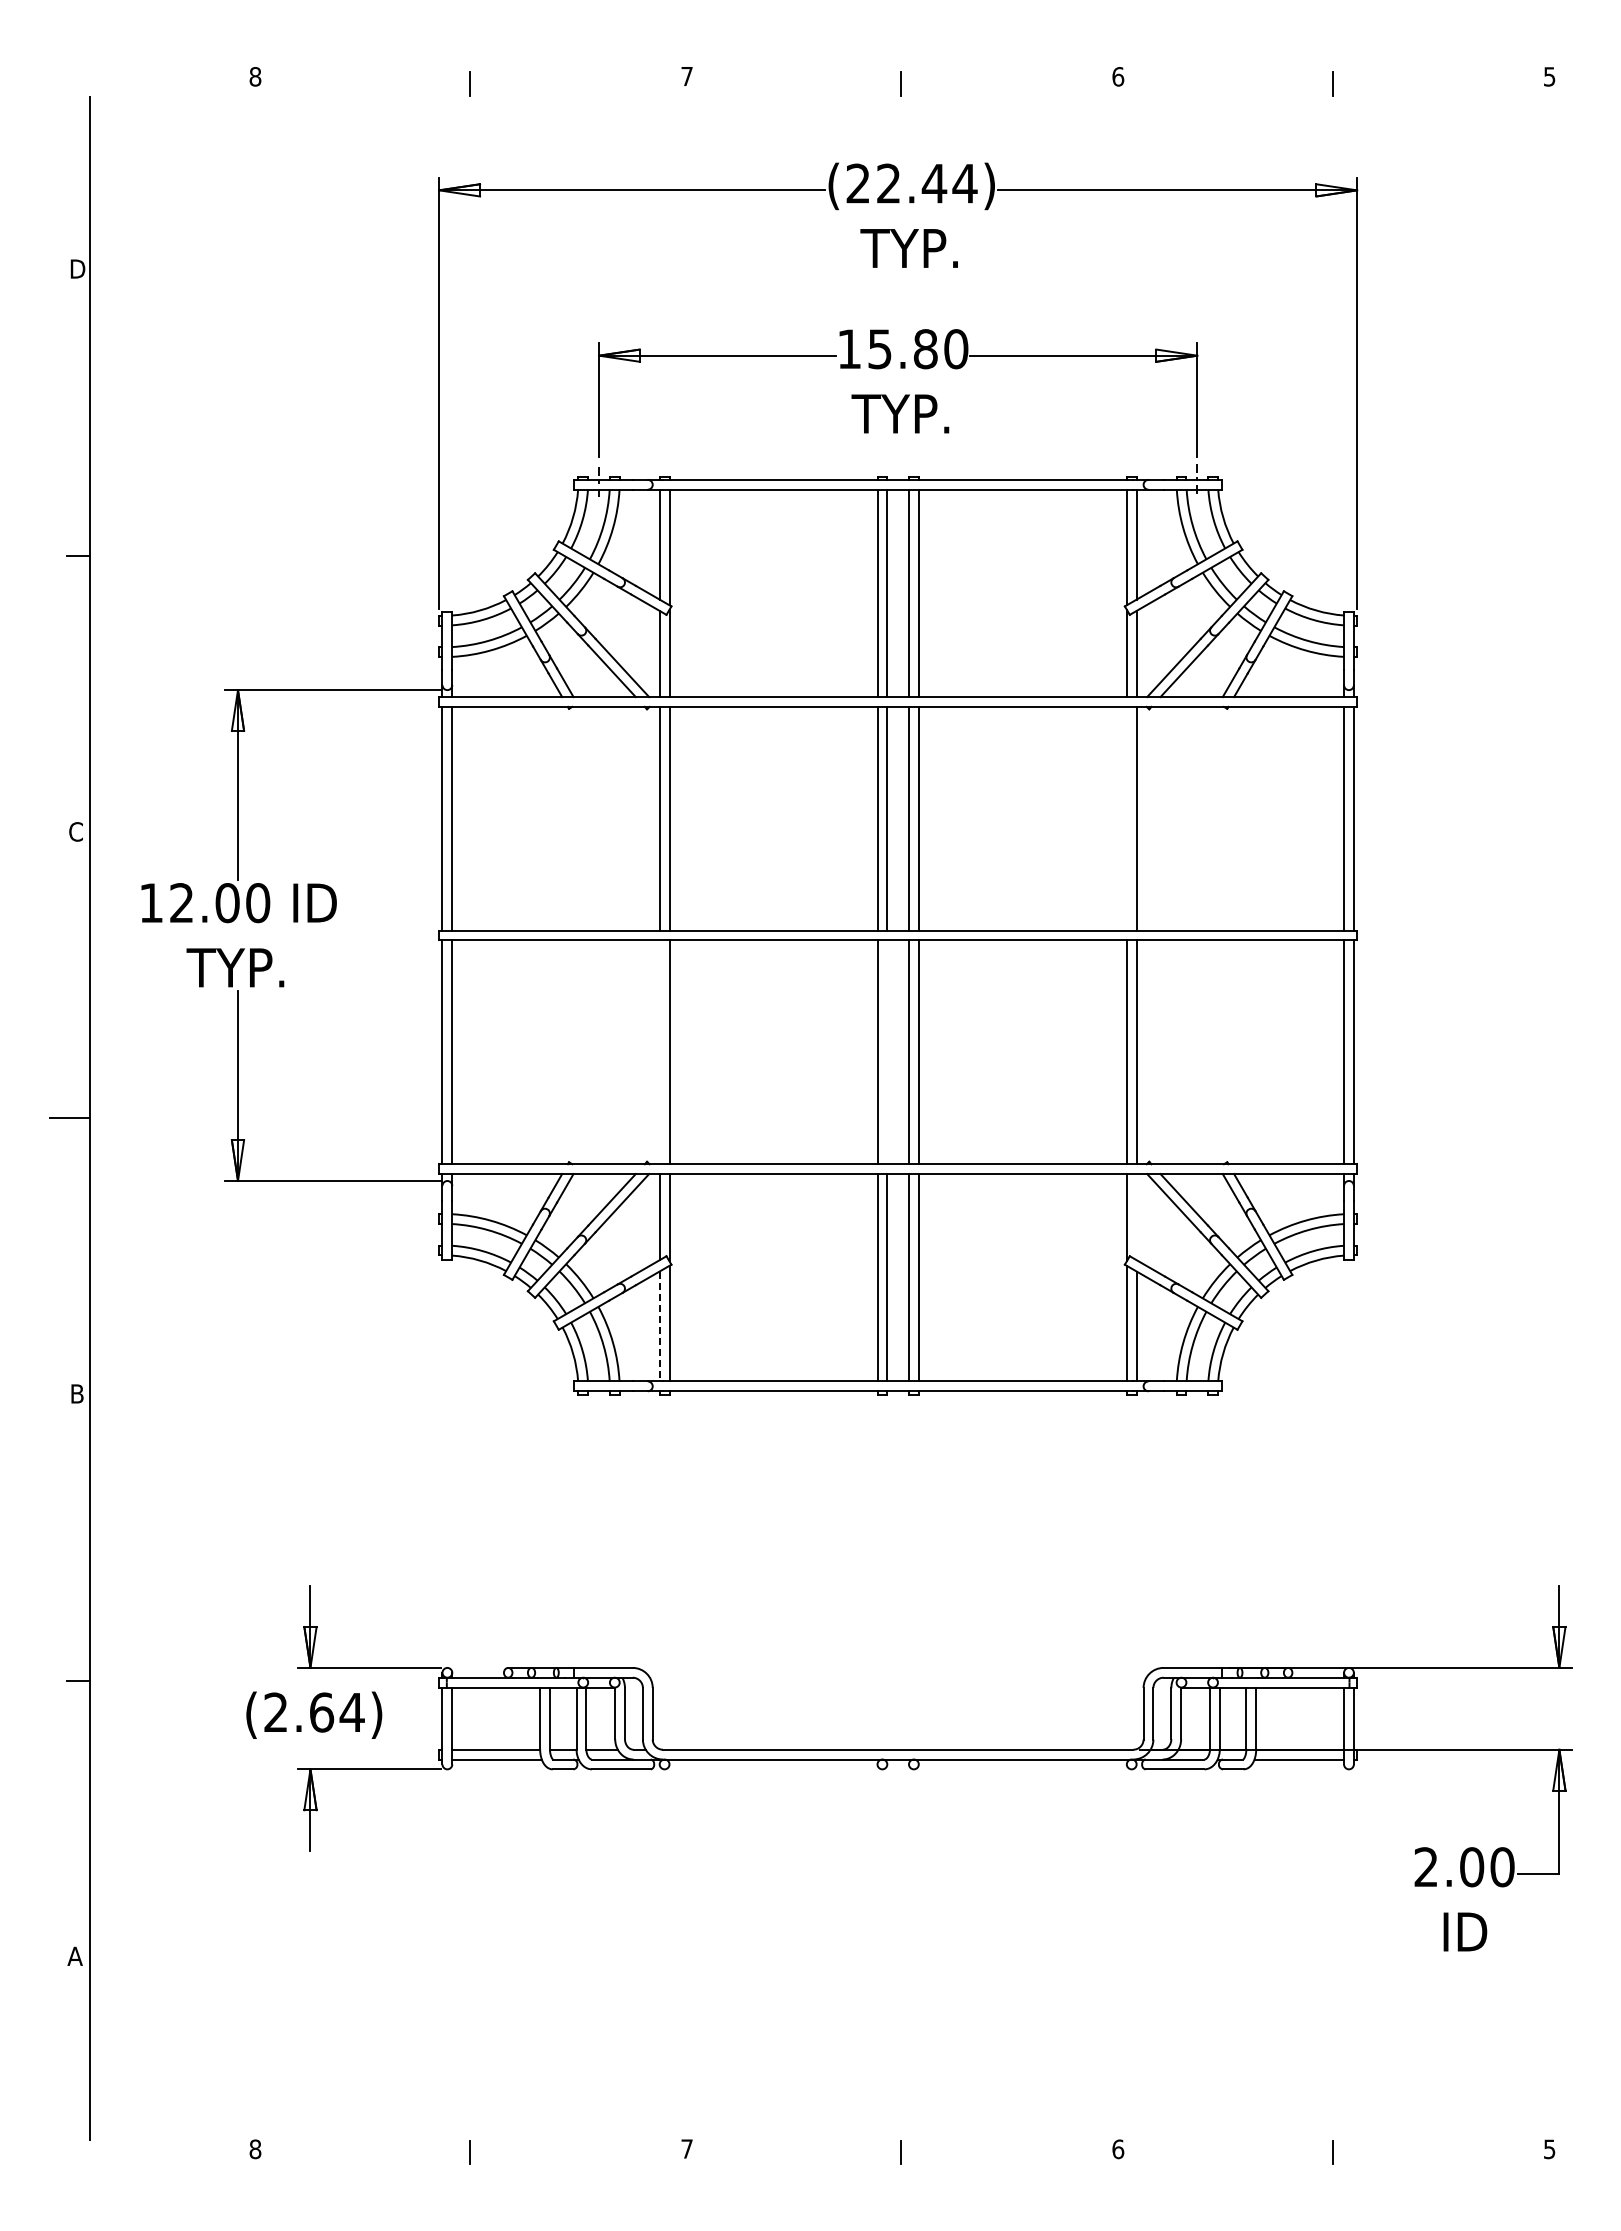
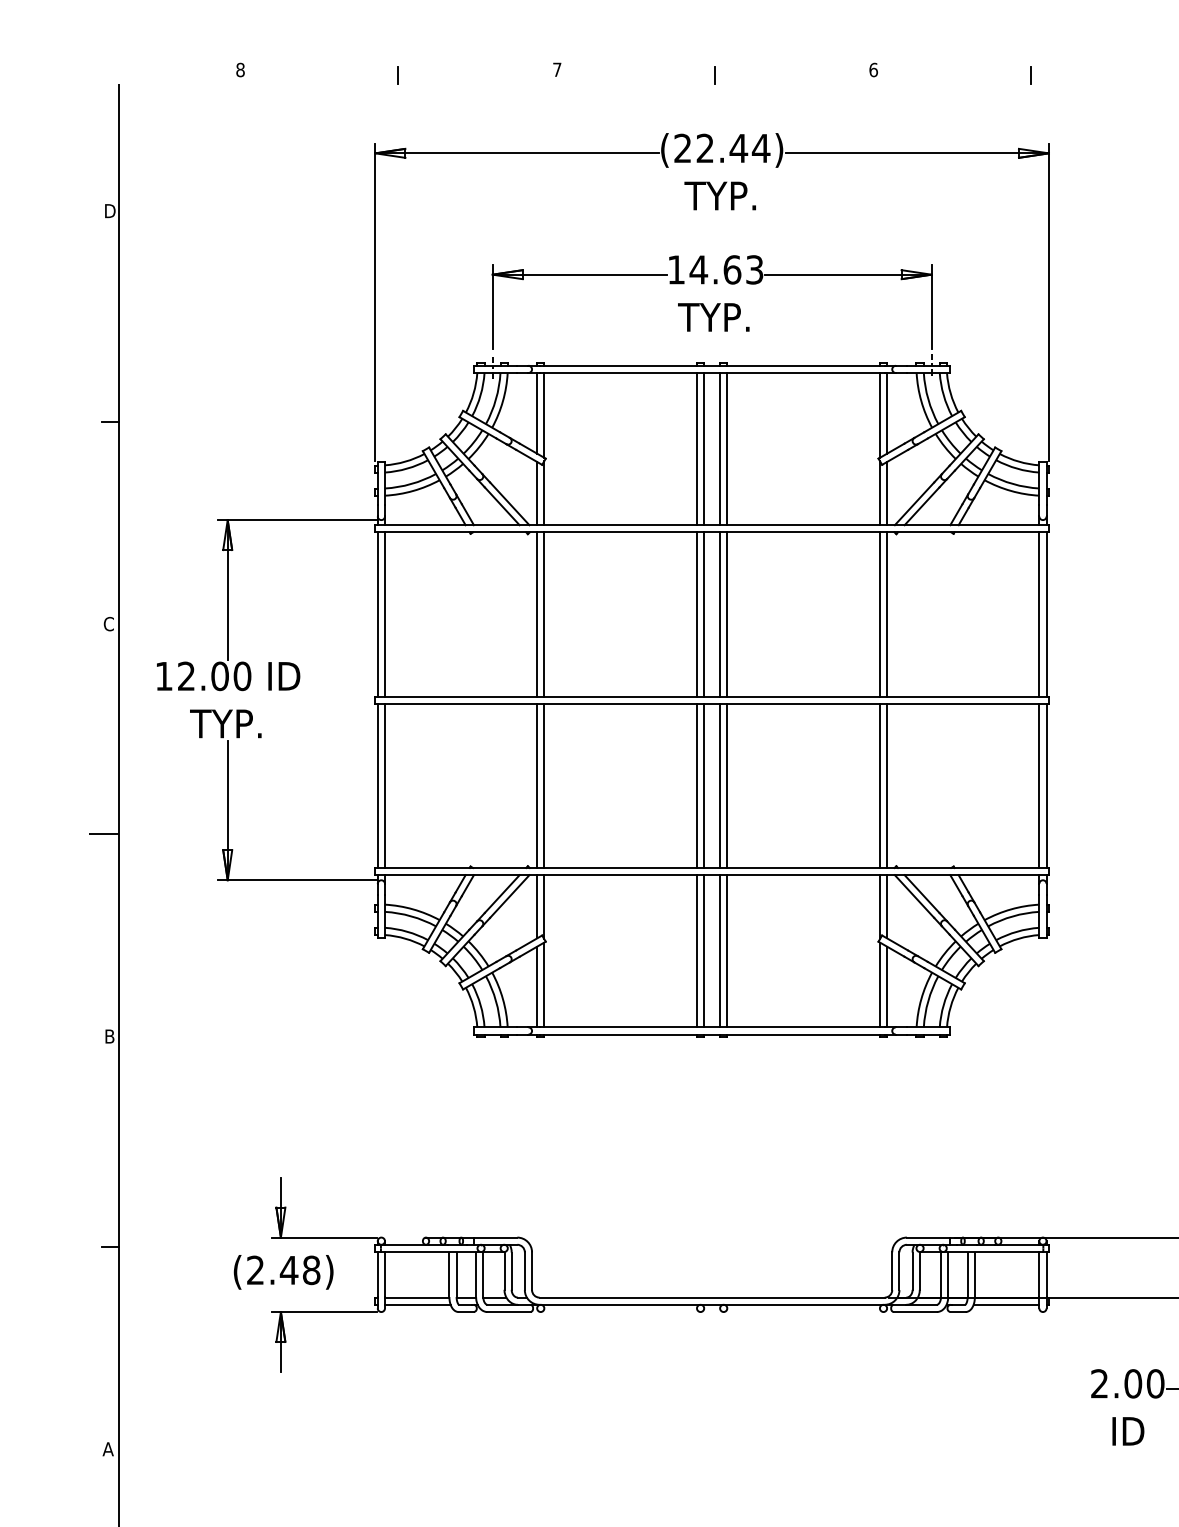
text: (917, 349) -> (726, 270), 15.80 -> 14.63
line: (1126, 818) -> (879, 614), added
line: (659, 1052) -> (537, 785), added
line: (887, 1052) -> (704, 785), added
line: (1136, 1217) -> (887, 907), added
line: (659, 1326) -> (537, 987), dashed -> solid
text: (336, 1712) -> (300, 1270), (2.64) -> (2.48)

